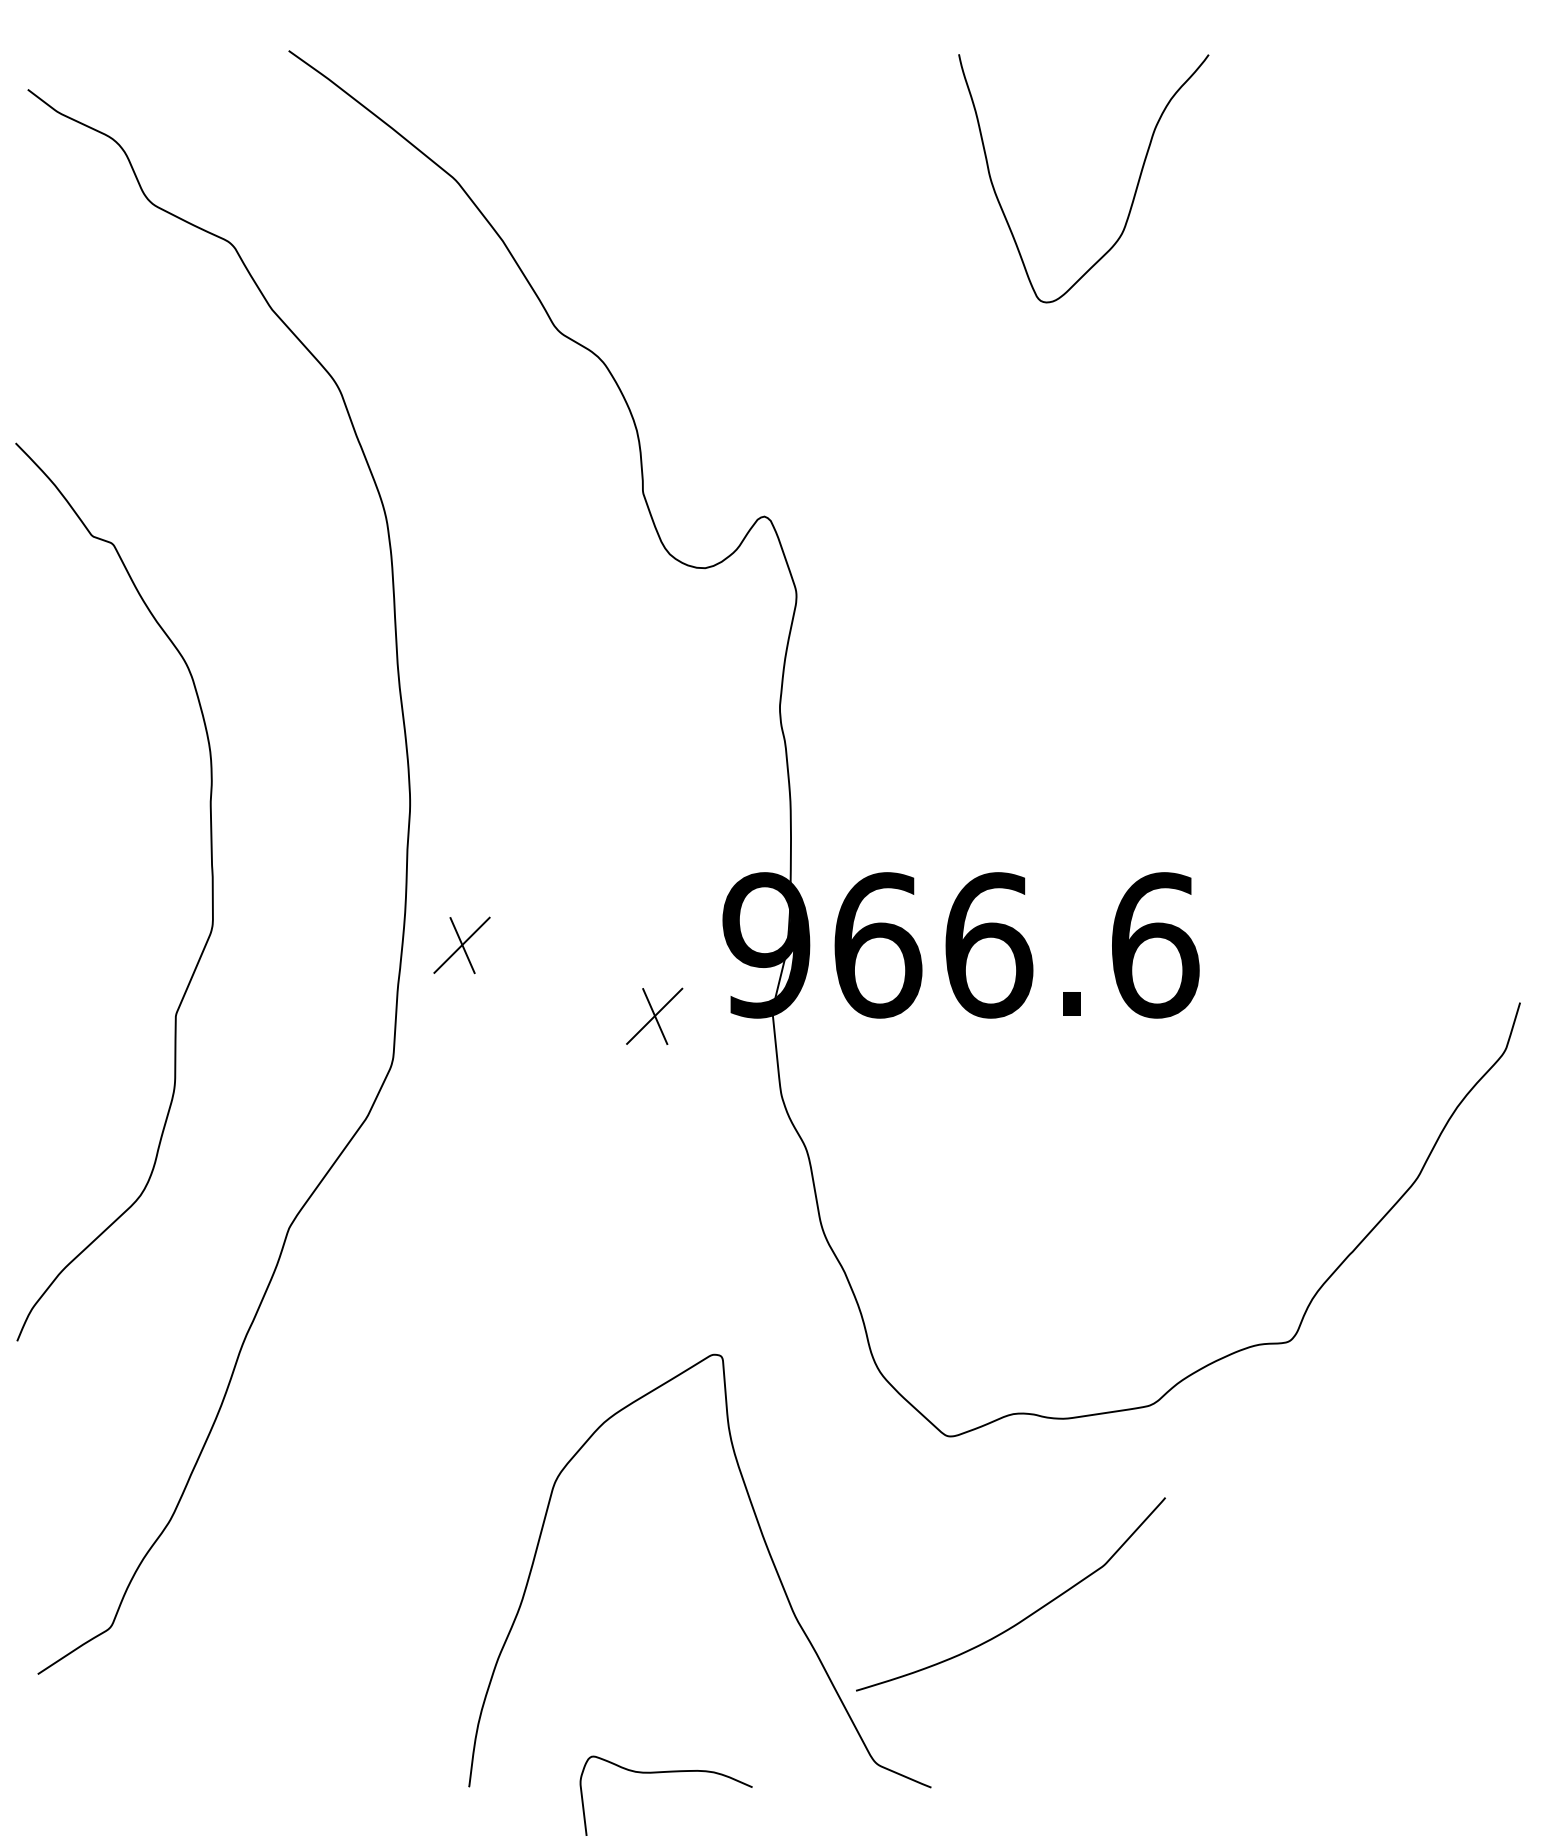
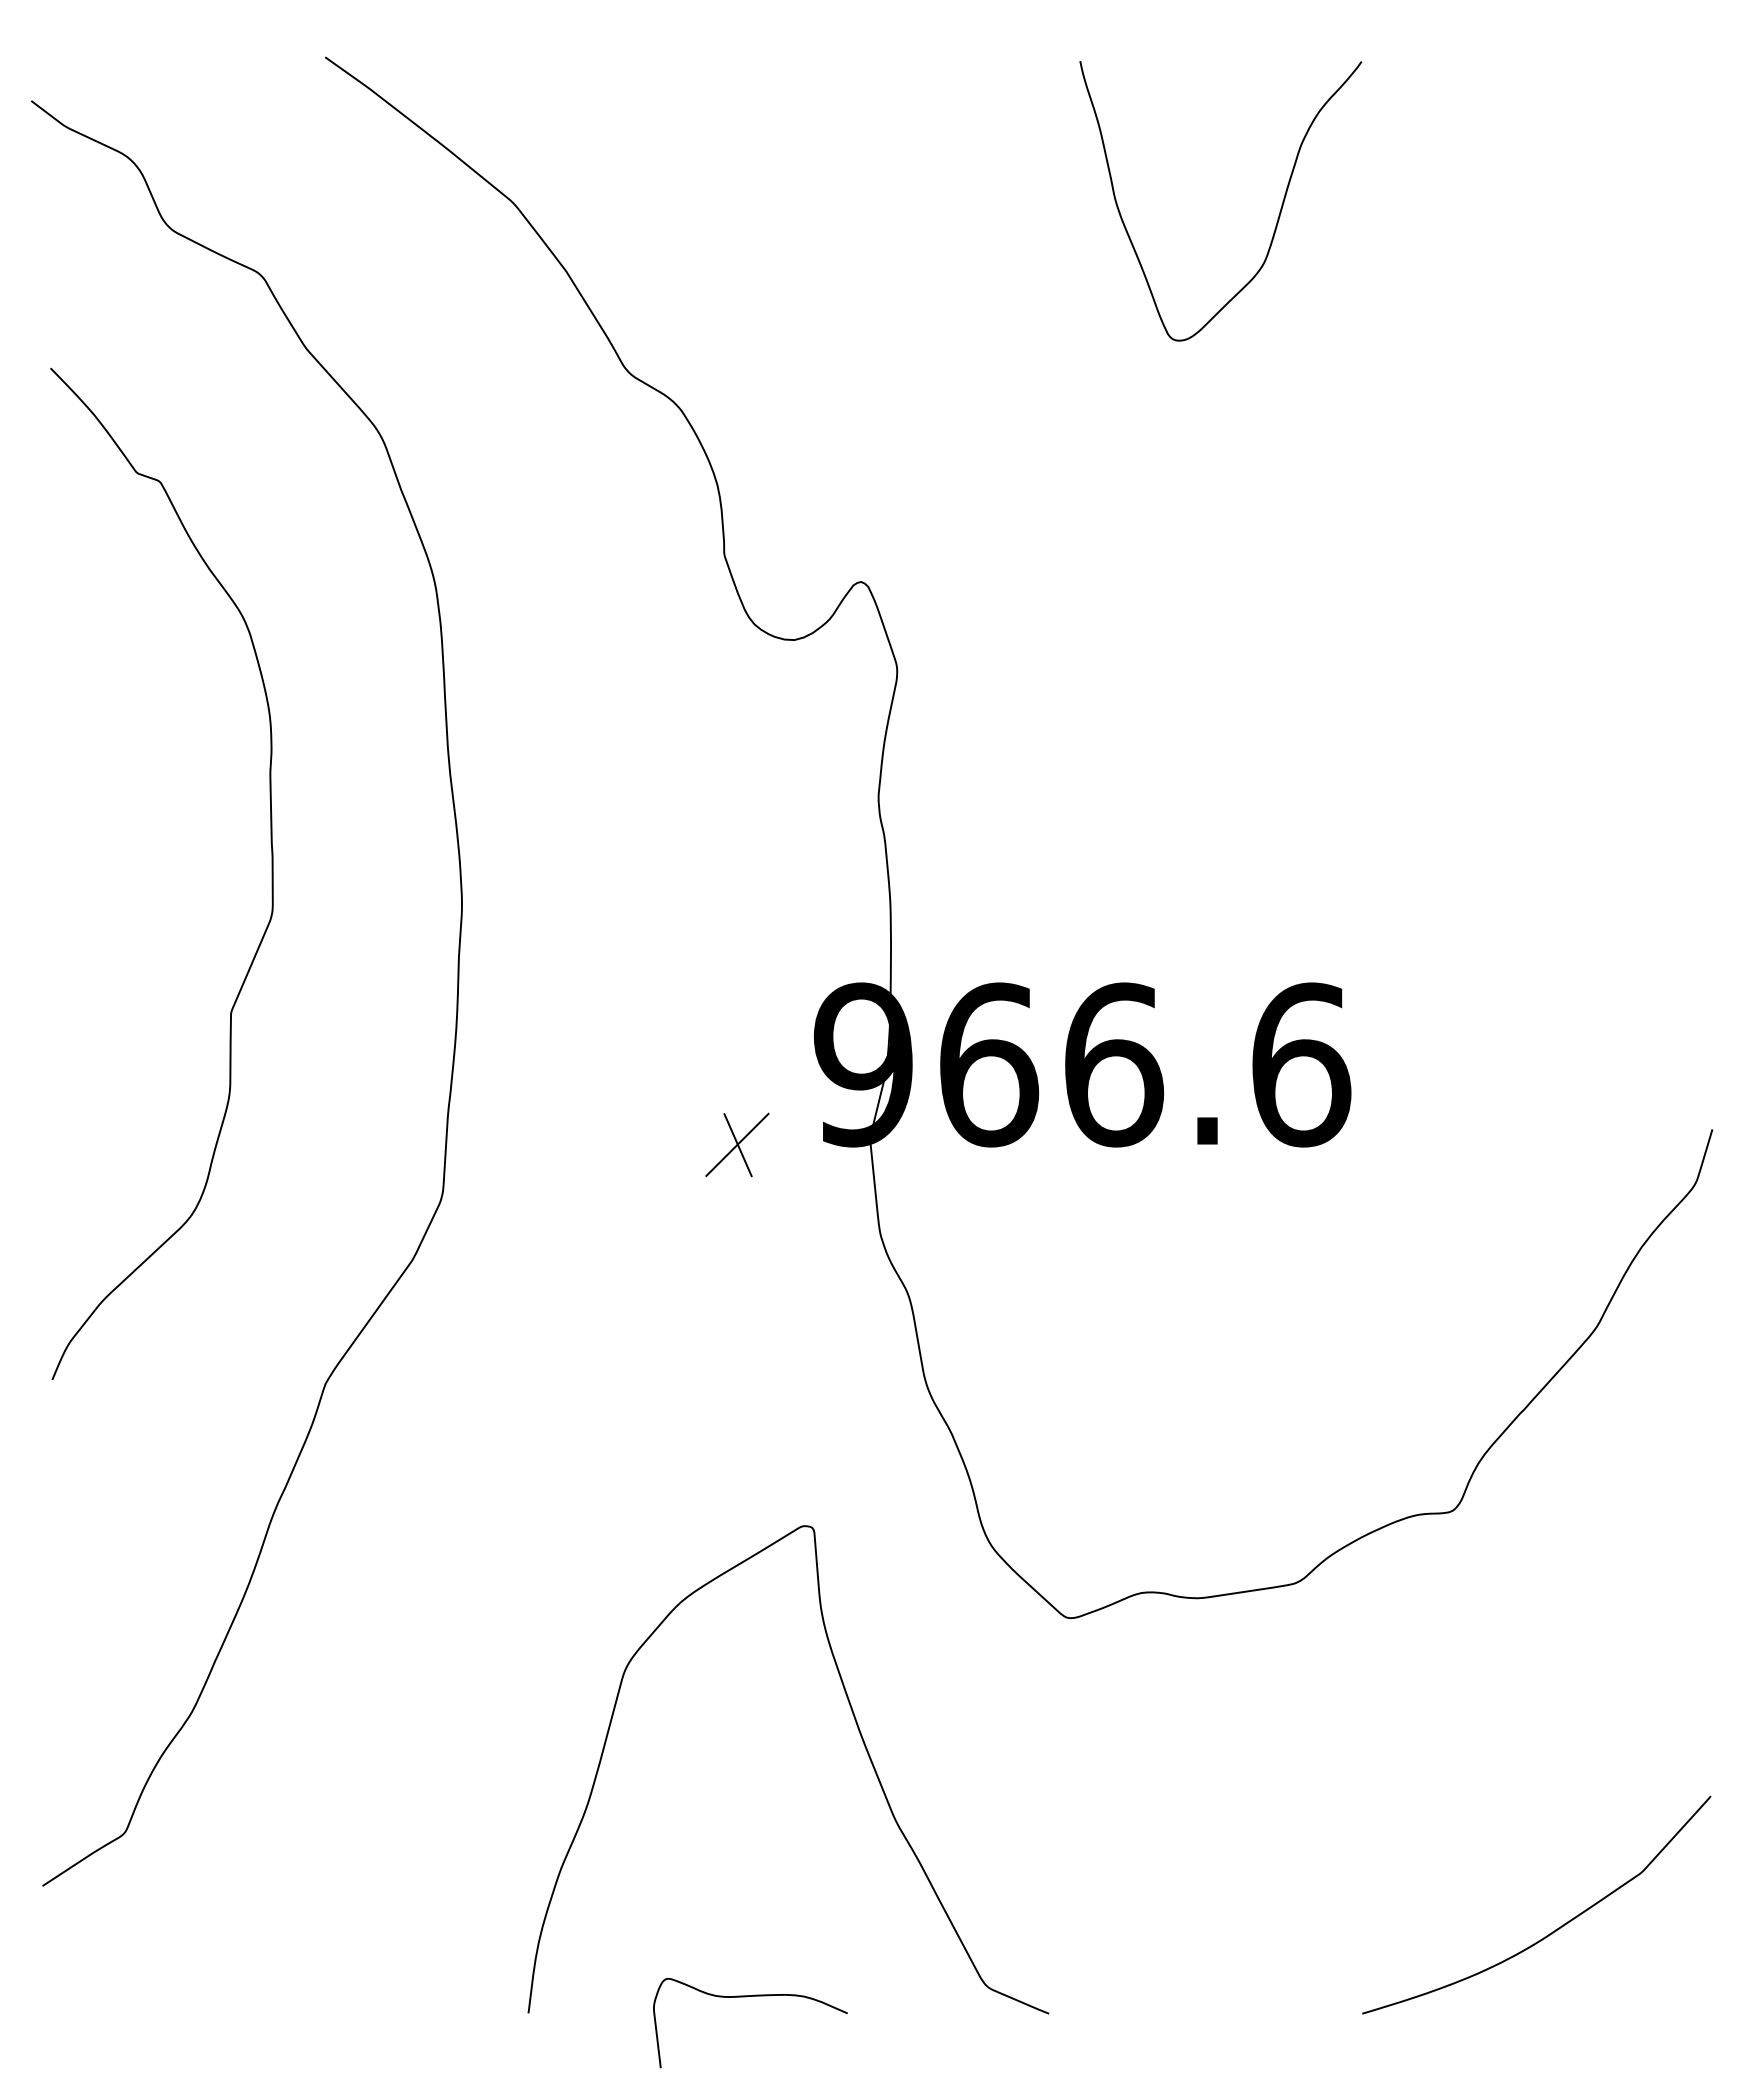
curve: (211, 891) -> (271, 873), moved
part: (462, 944) -> (520, 1064), removed
curve: (1024, 1617) -> (1552, 1931), moved

